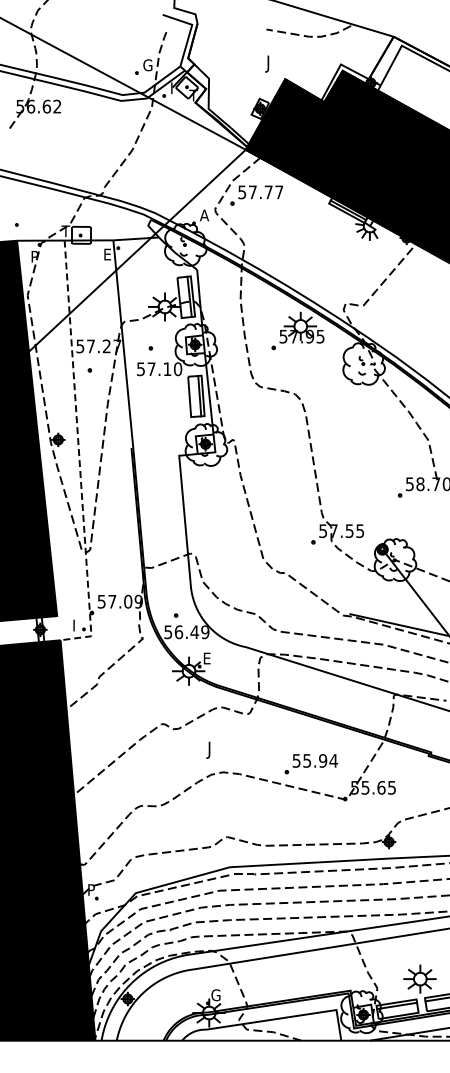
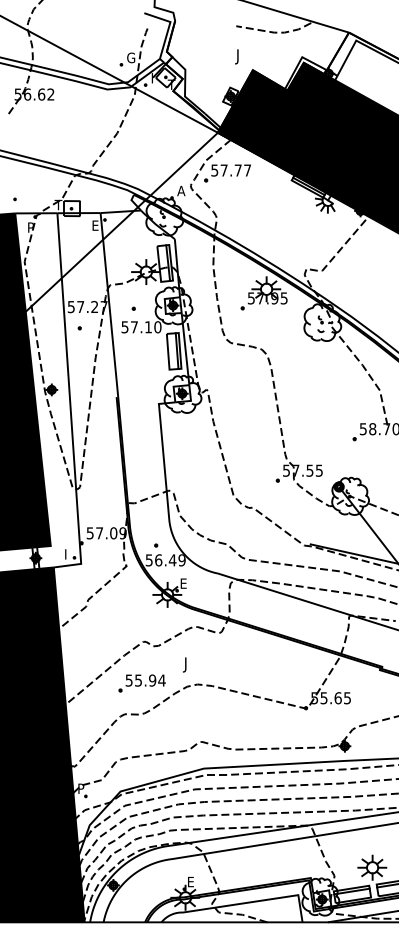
line: (79, 454) -> (70, 402), dashed -> solid
part: (311, 764) -> (142, 683), moved
text: (215, 995) -> (191, 882), G -> E

